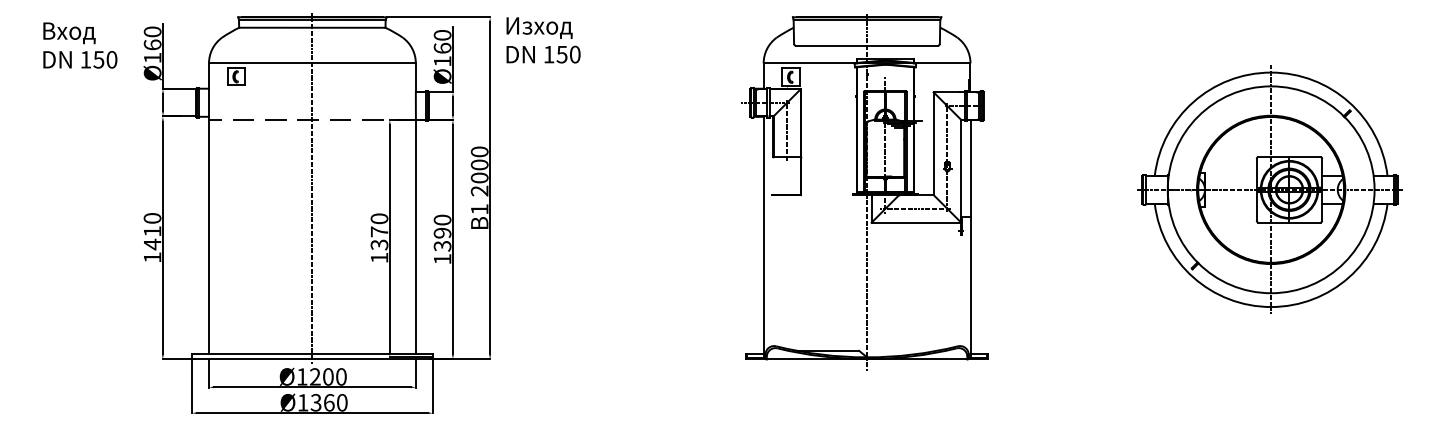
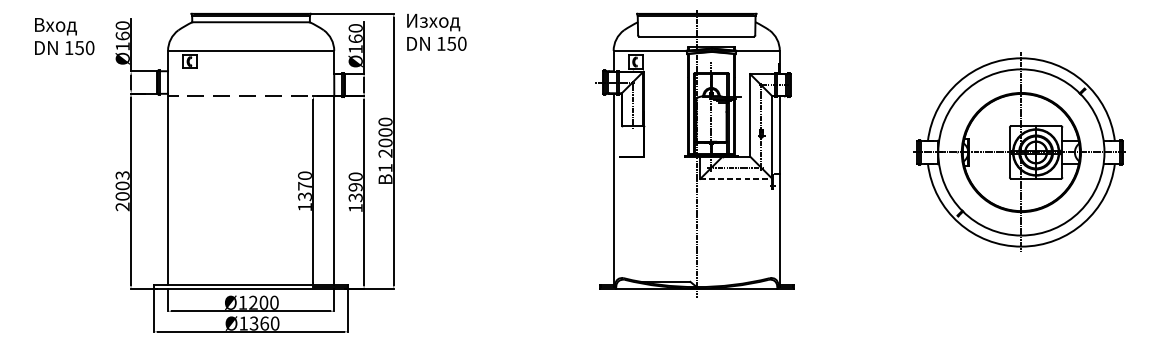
line: (312, 187) -> (251, 150), removed
line: (916, 222) -> (736, 178), solid -> dashed
text: (152, 237) -> (122, 190), 1410 -> 2003

